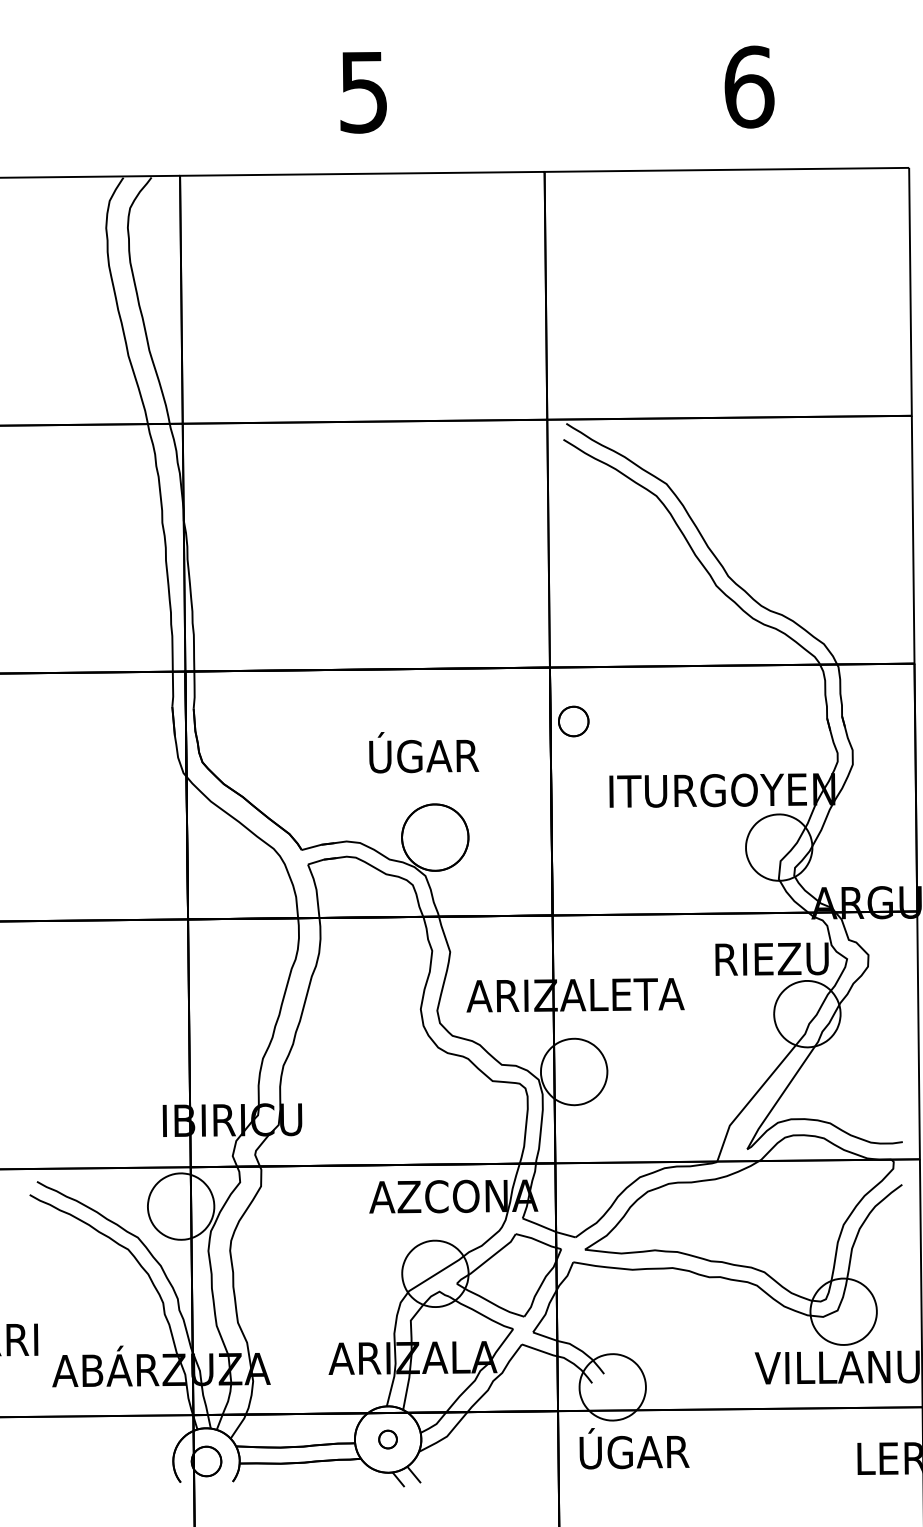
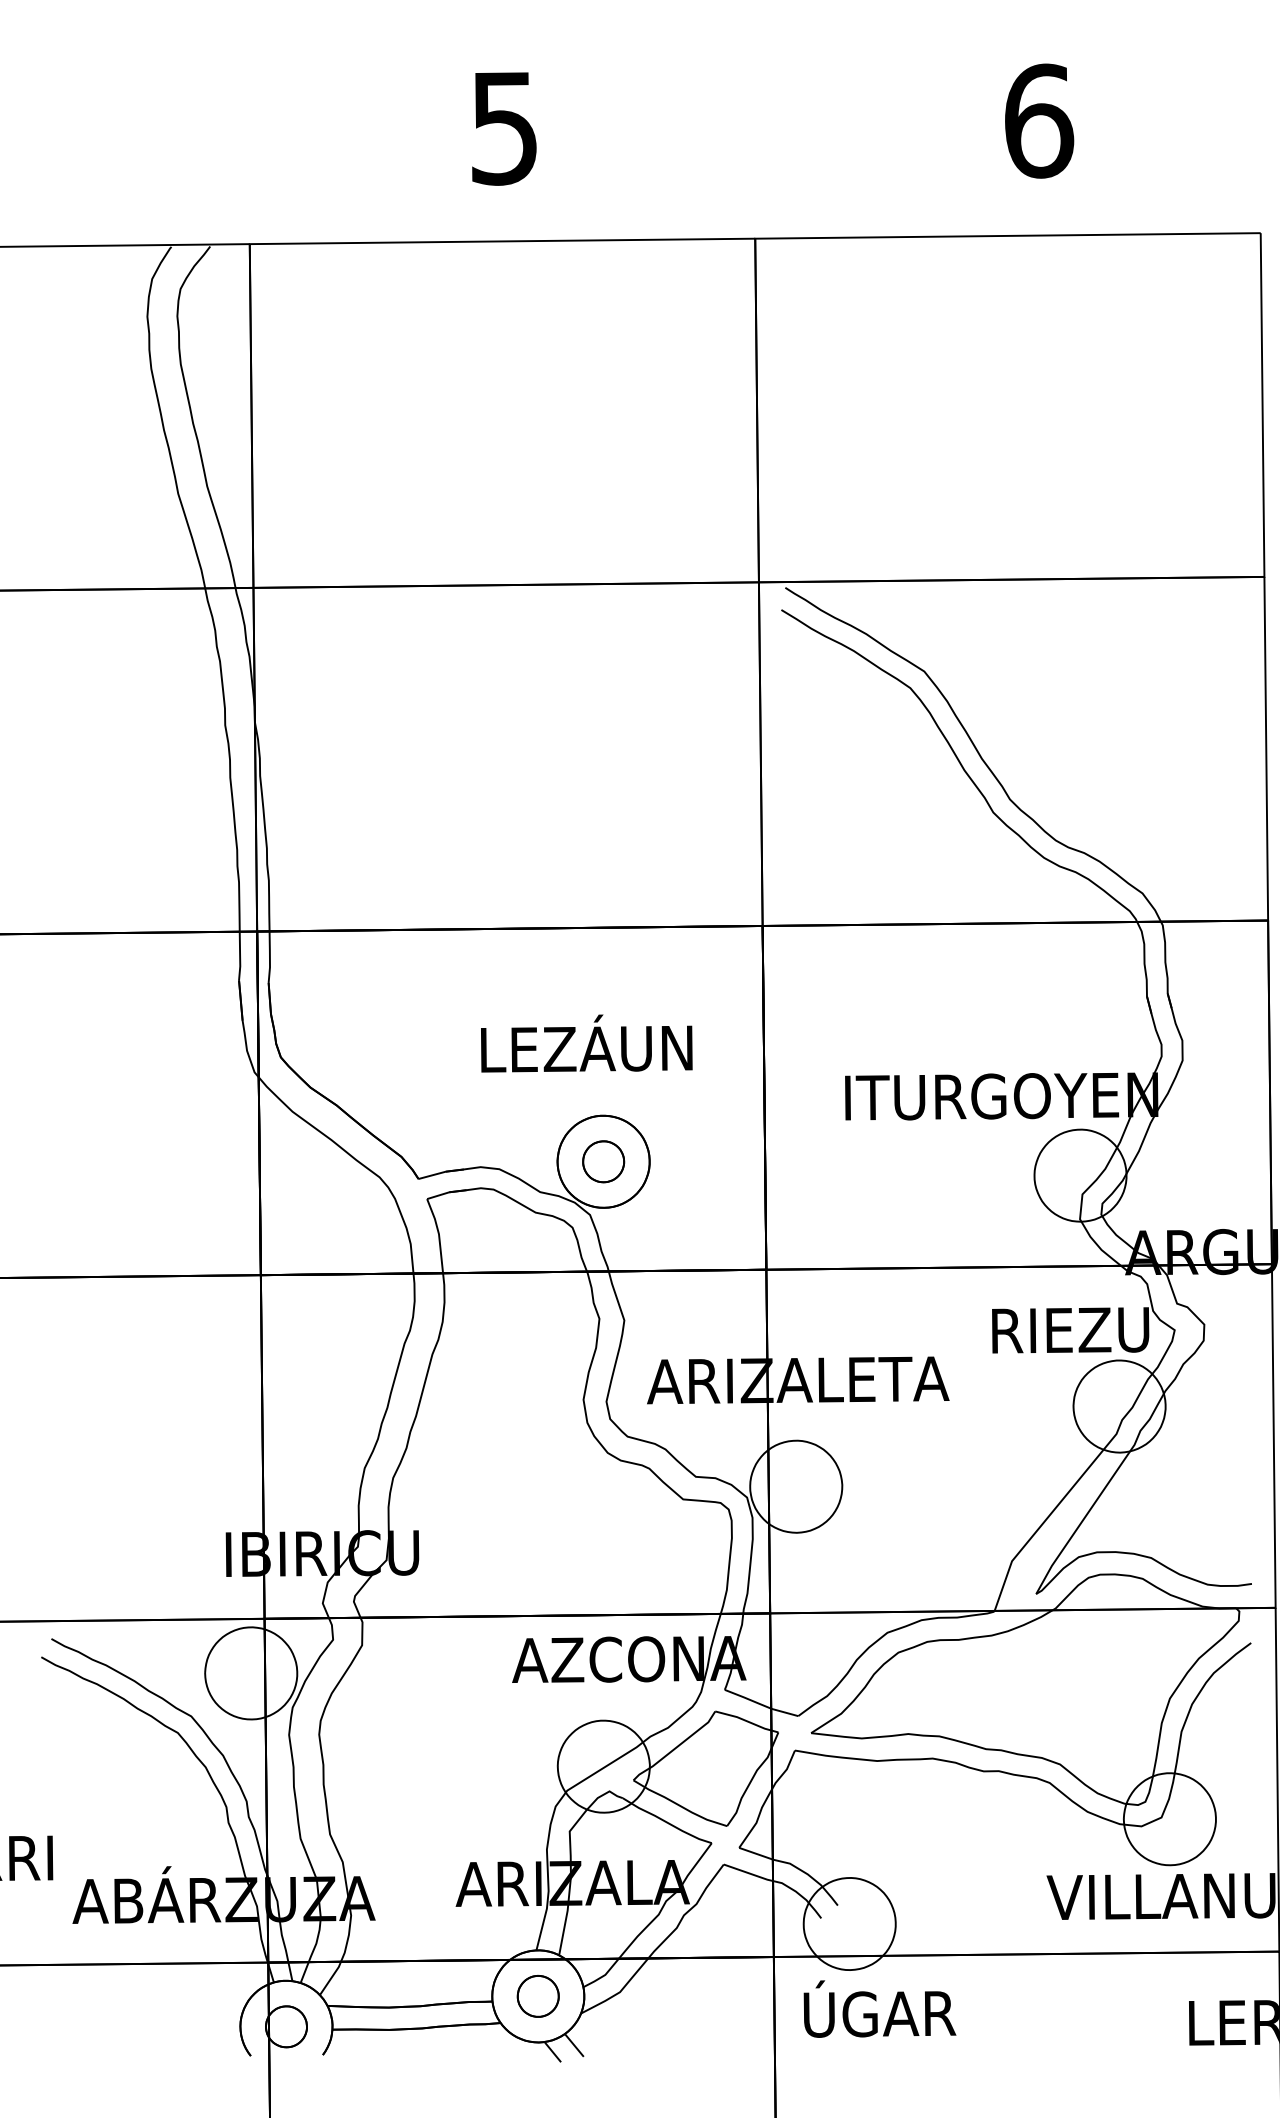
part: (573, 721) -> (603, 1161), moved
text: (422, 752) -> (586, 1043), ÚGAR -> LEZÁUN
part: (387, 1439) -> (537, 1996), size x1.67

